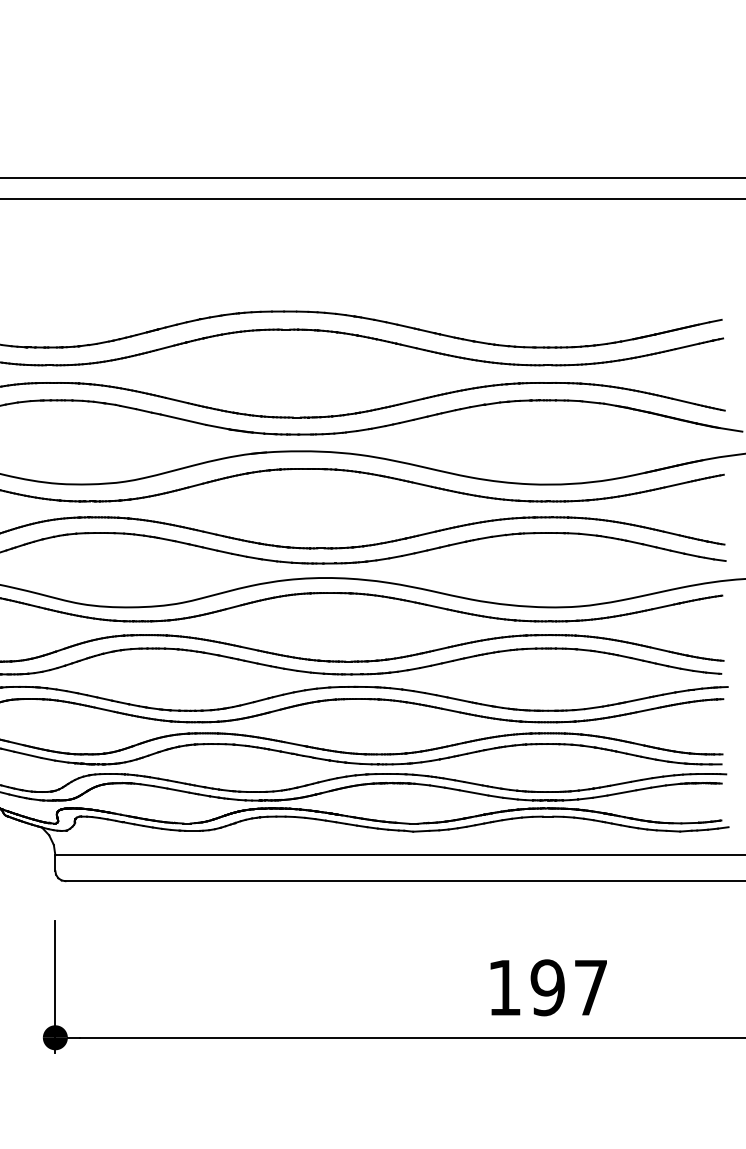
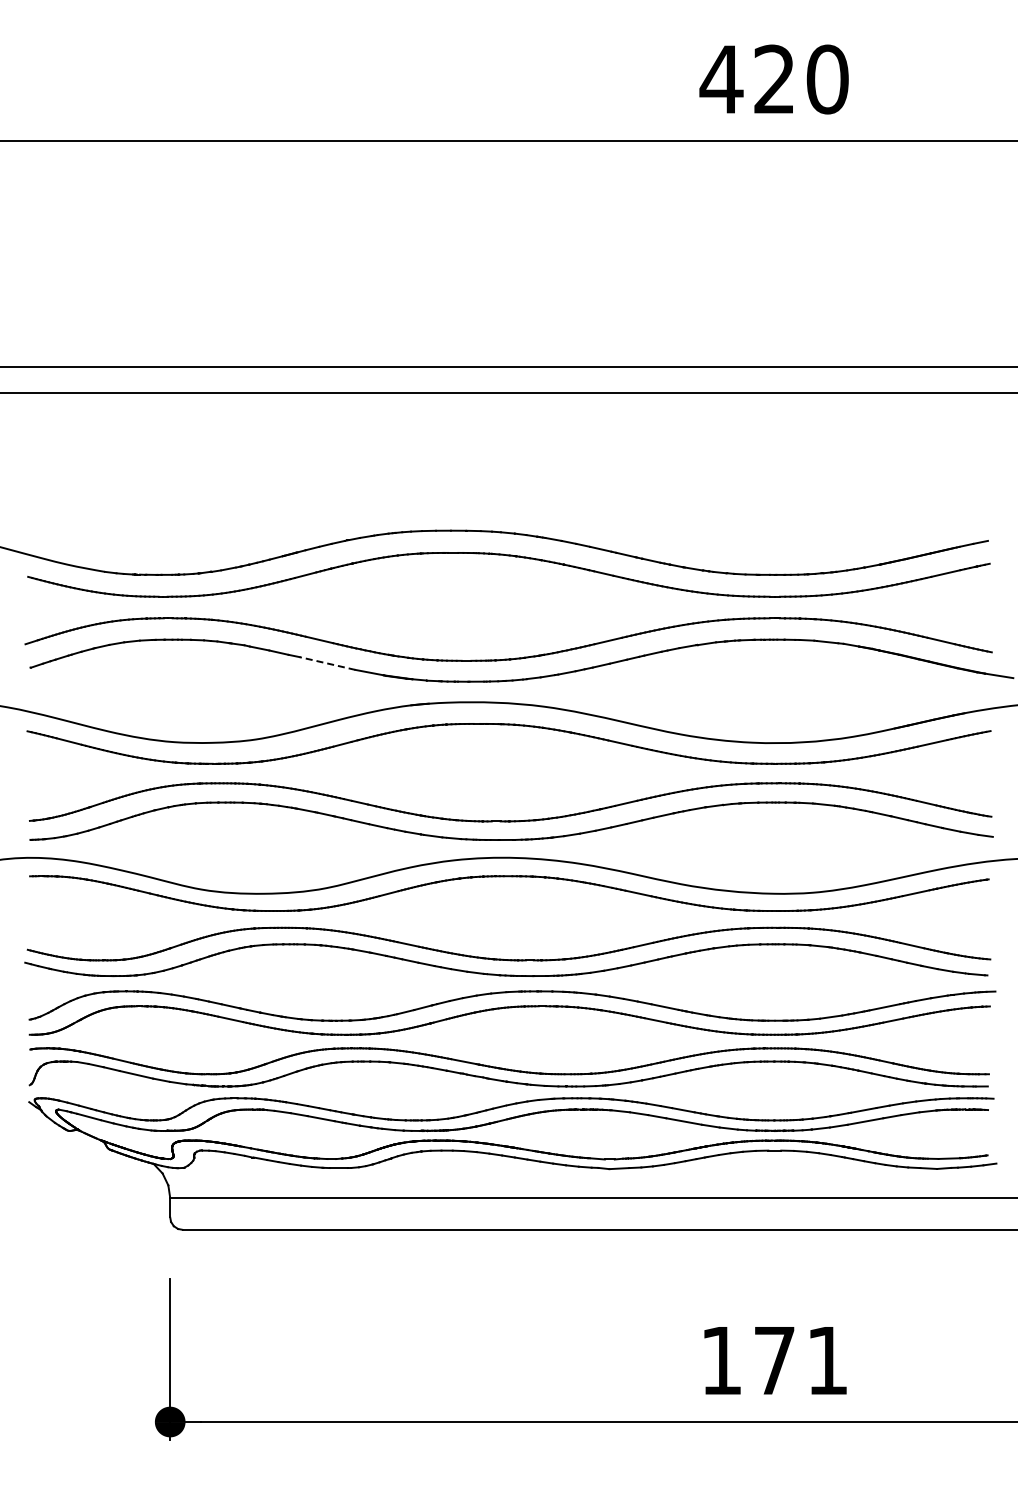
line: (183, 419) -> (327, 663), solid -> dashed
text: (568, 987) -> (800, 1360), 197 -> 171

